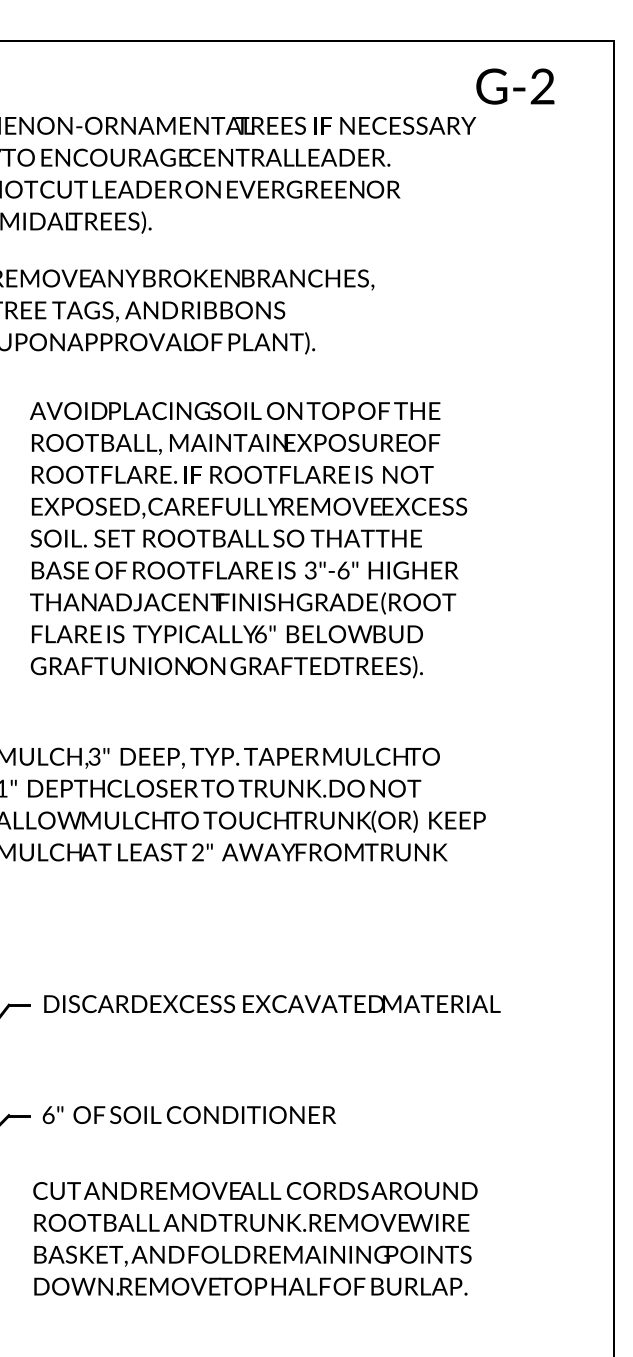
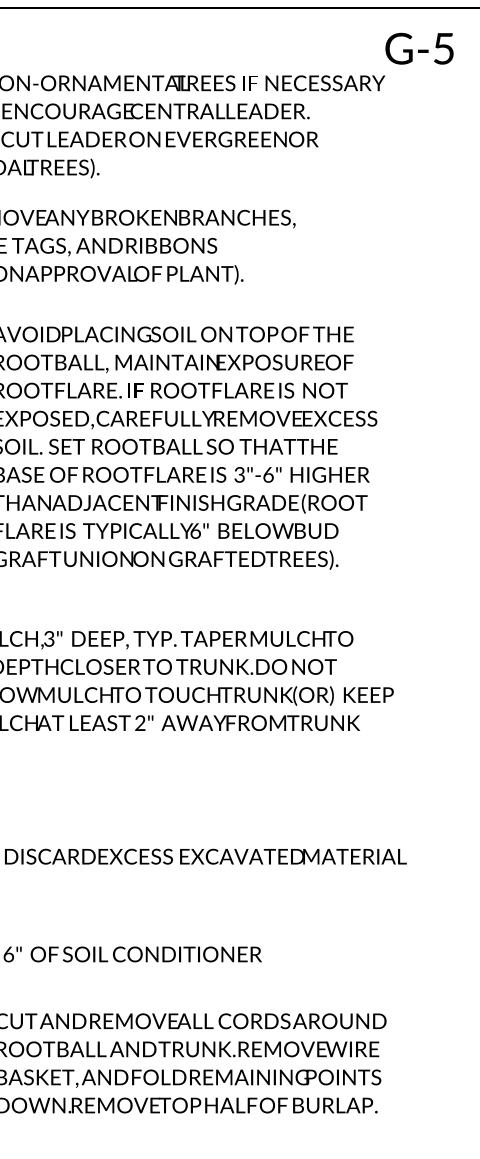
text: (542, 86) -> (443, 48), G-2 -> G-5

